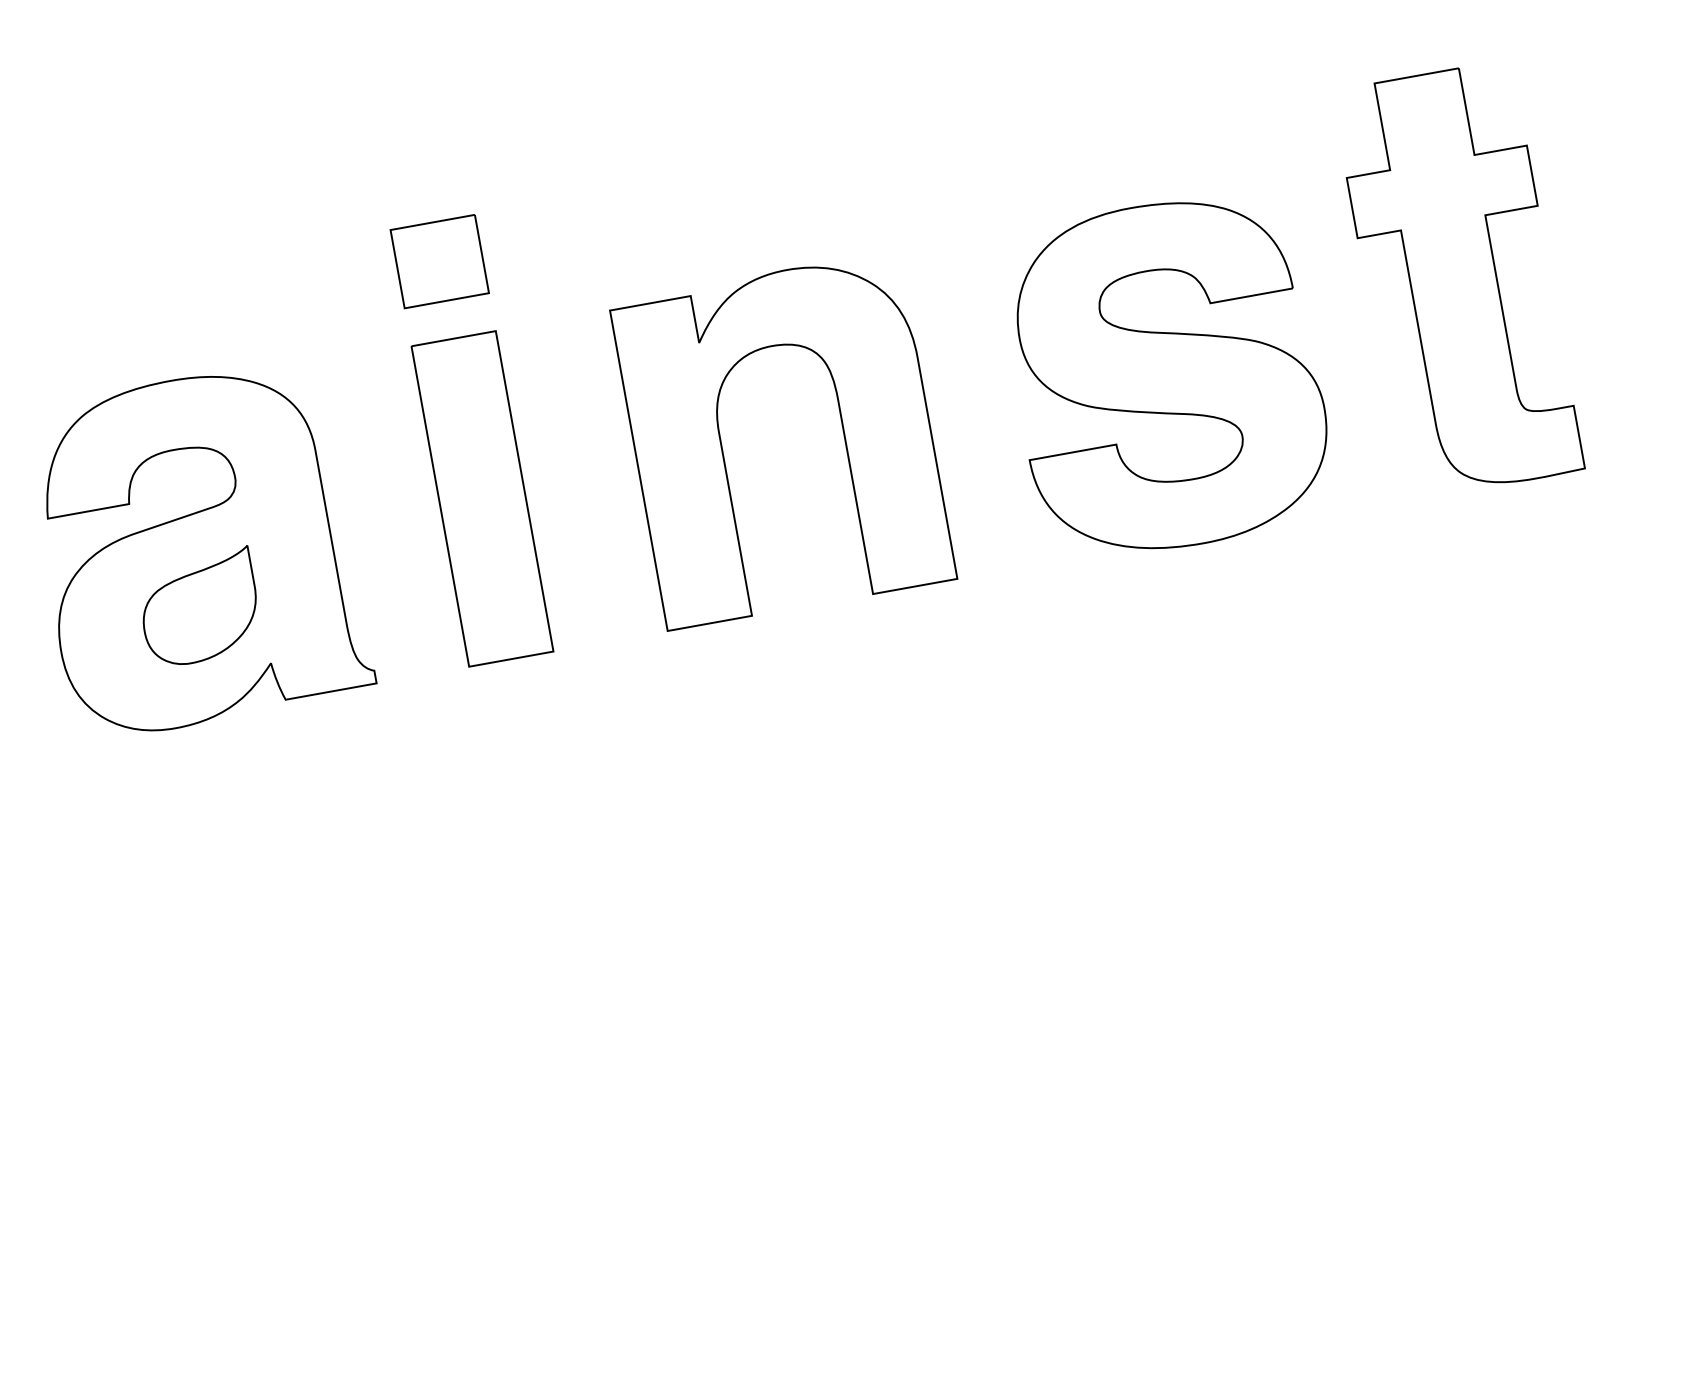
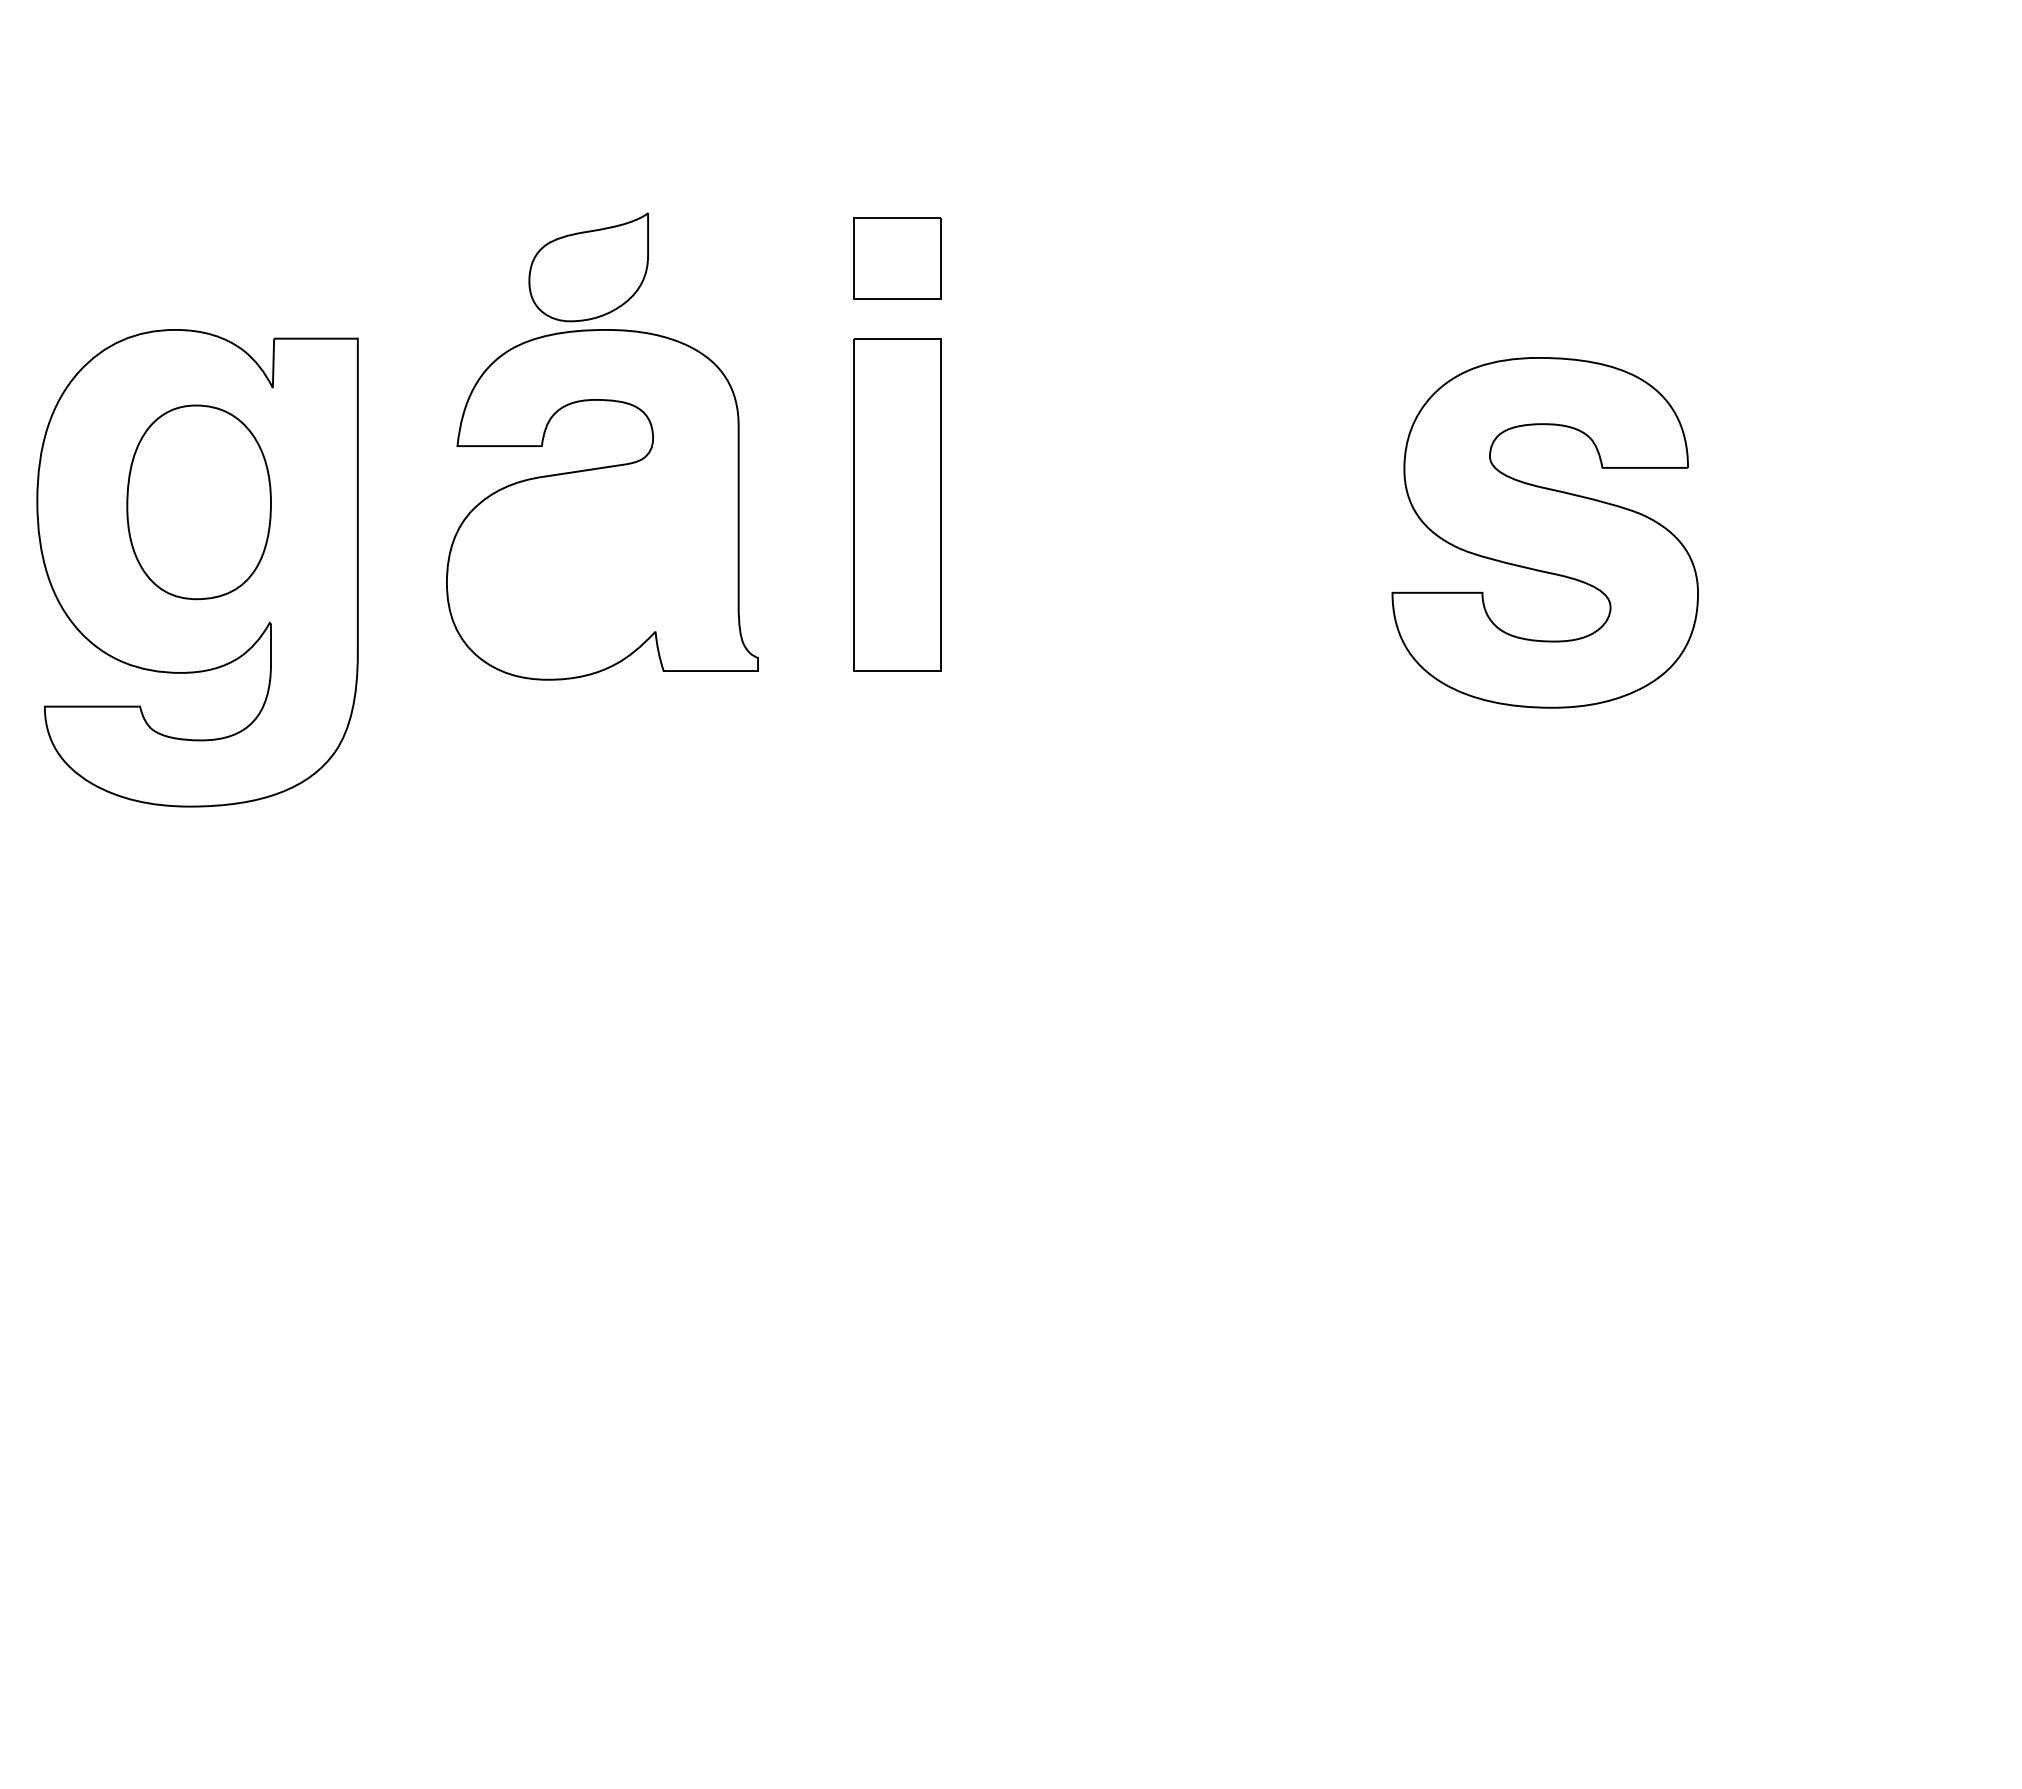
part: (1458, 280) -> (1917, 461), removed
part: (1165, 375) -> (1544, 532), moved
part: (723, 451) -> (1148, 500), removed
part: (199, 608) -> (588, 267), moved

